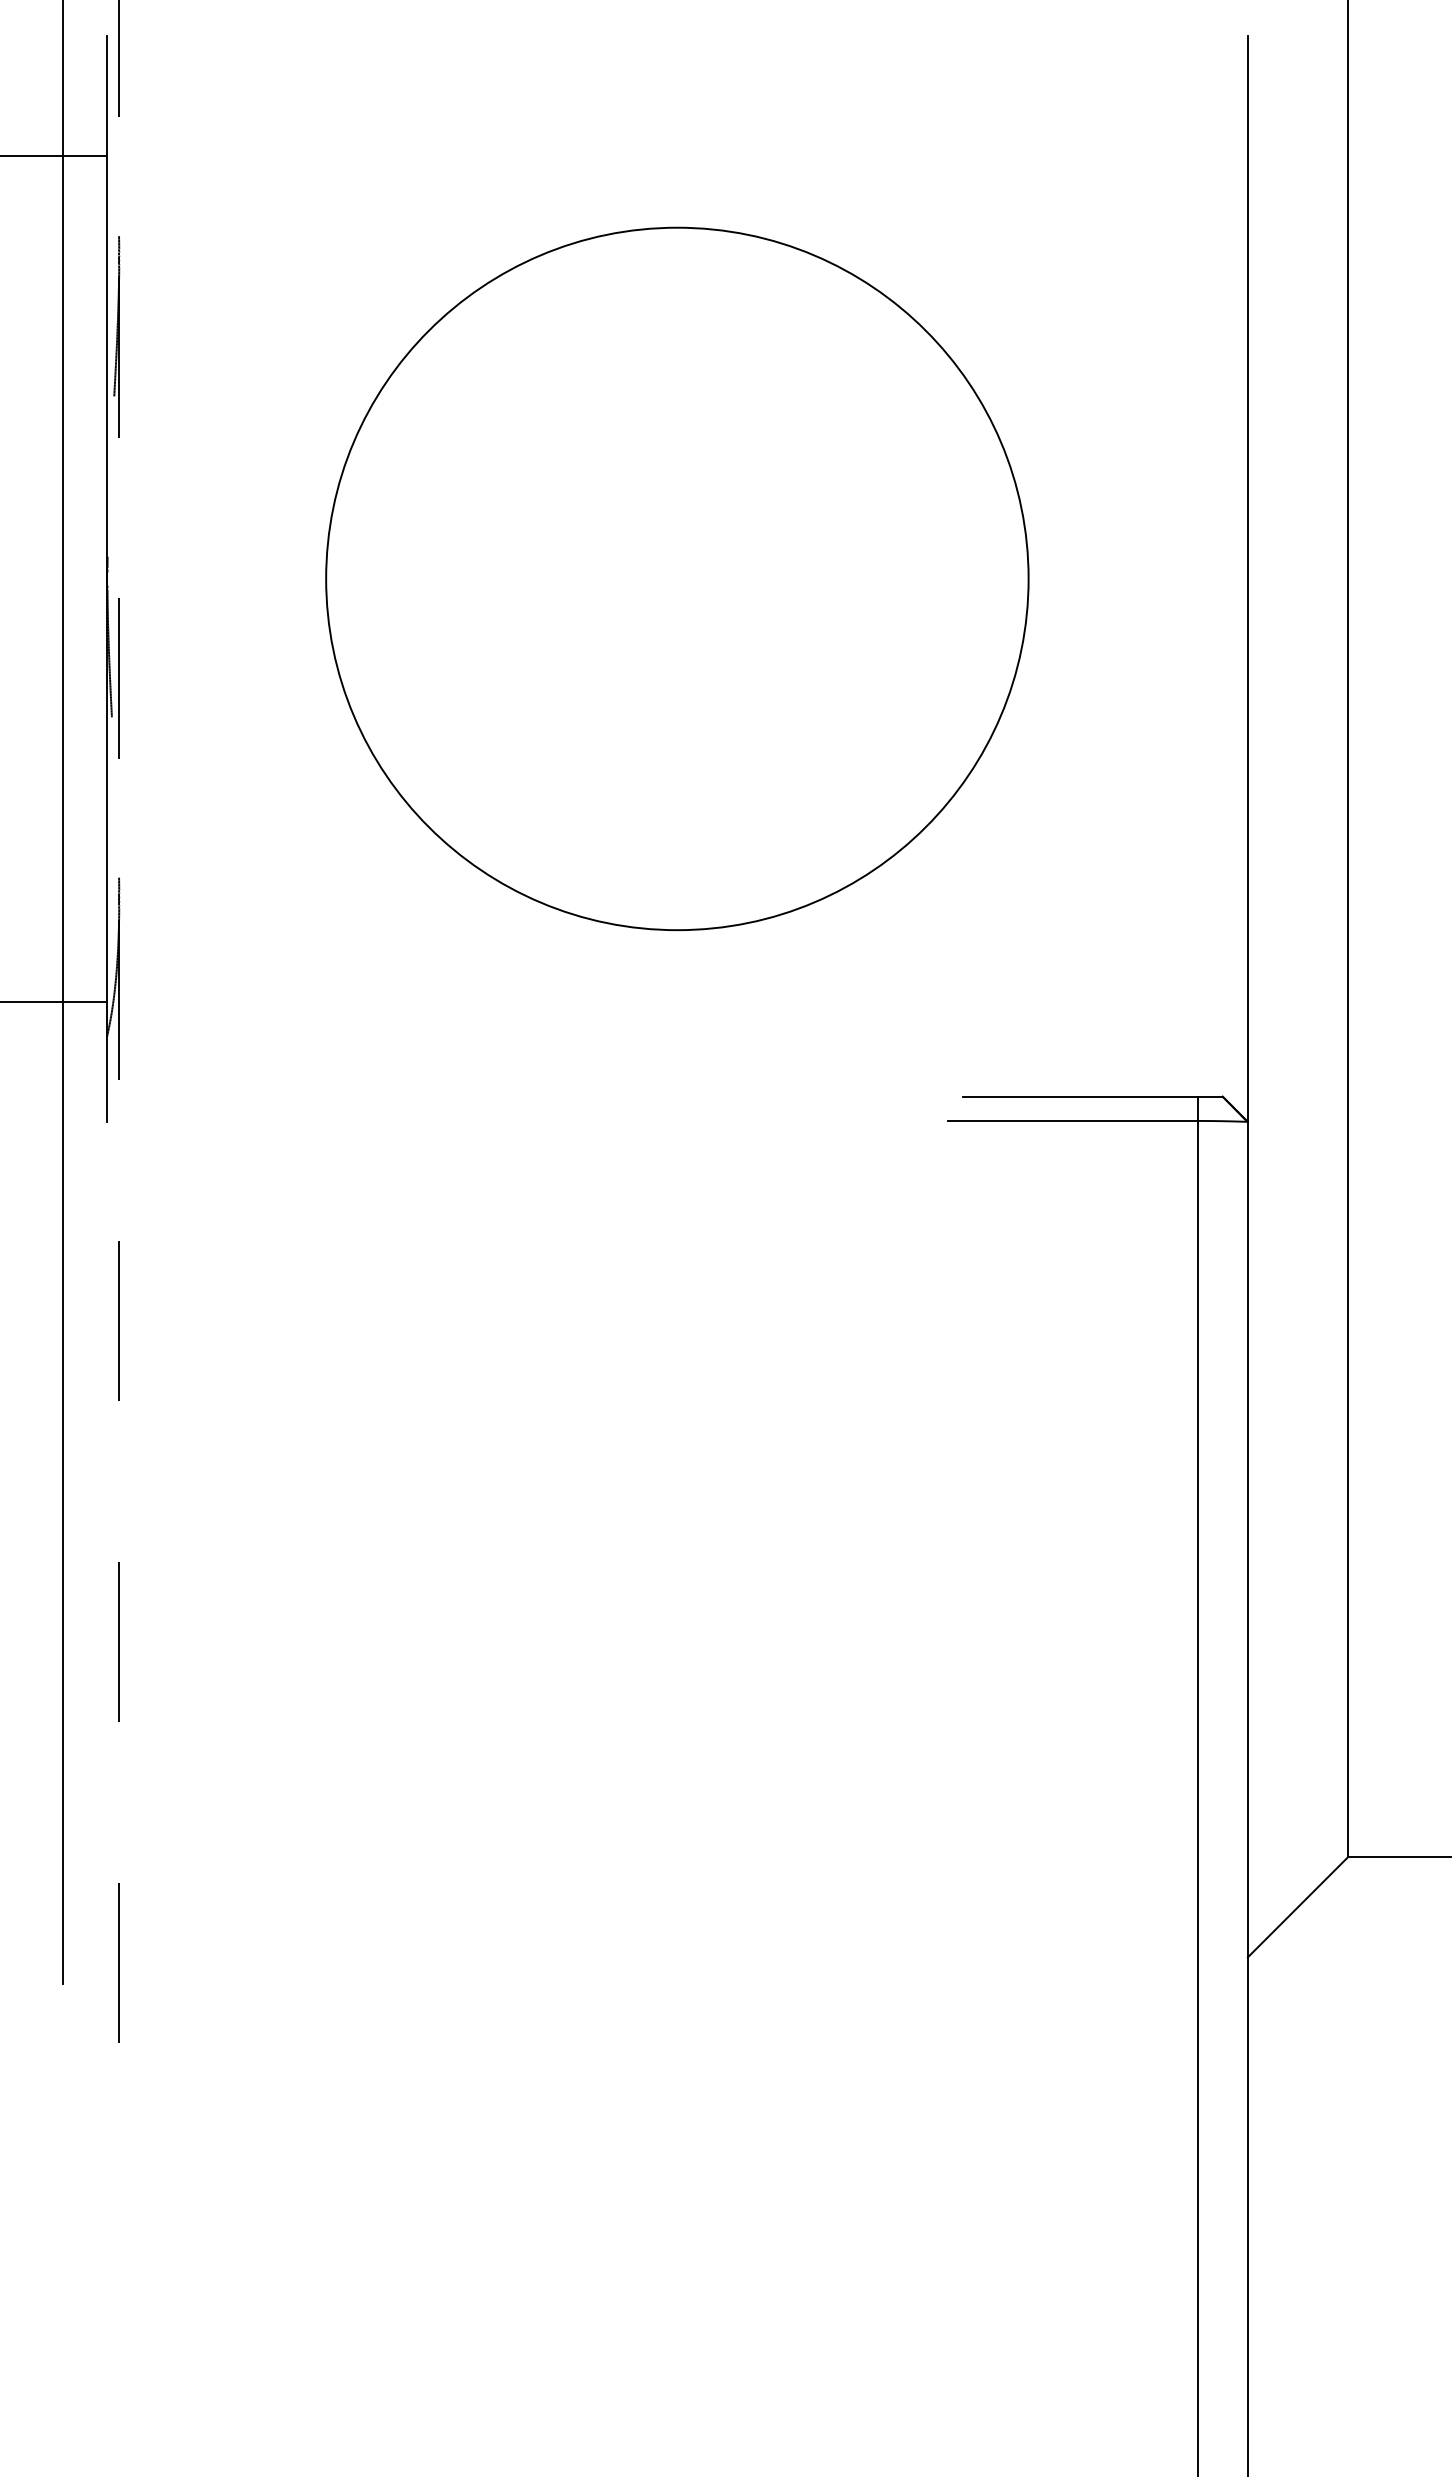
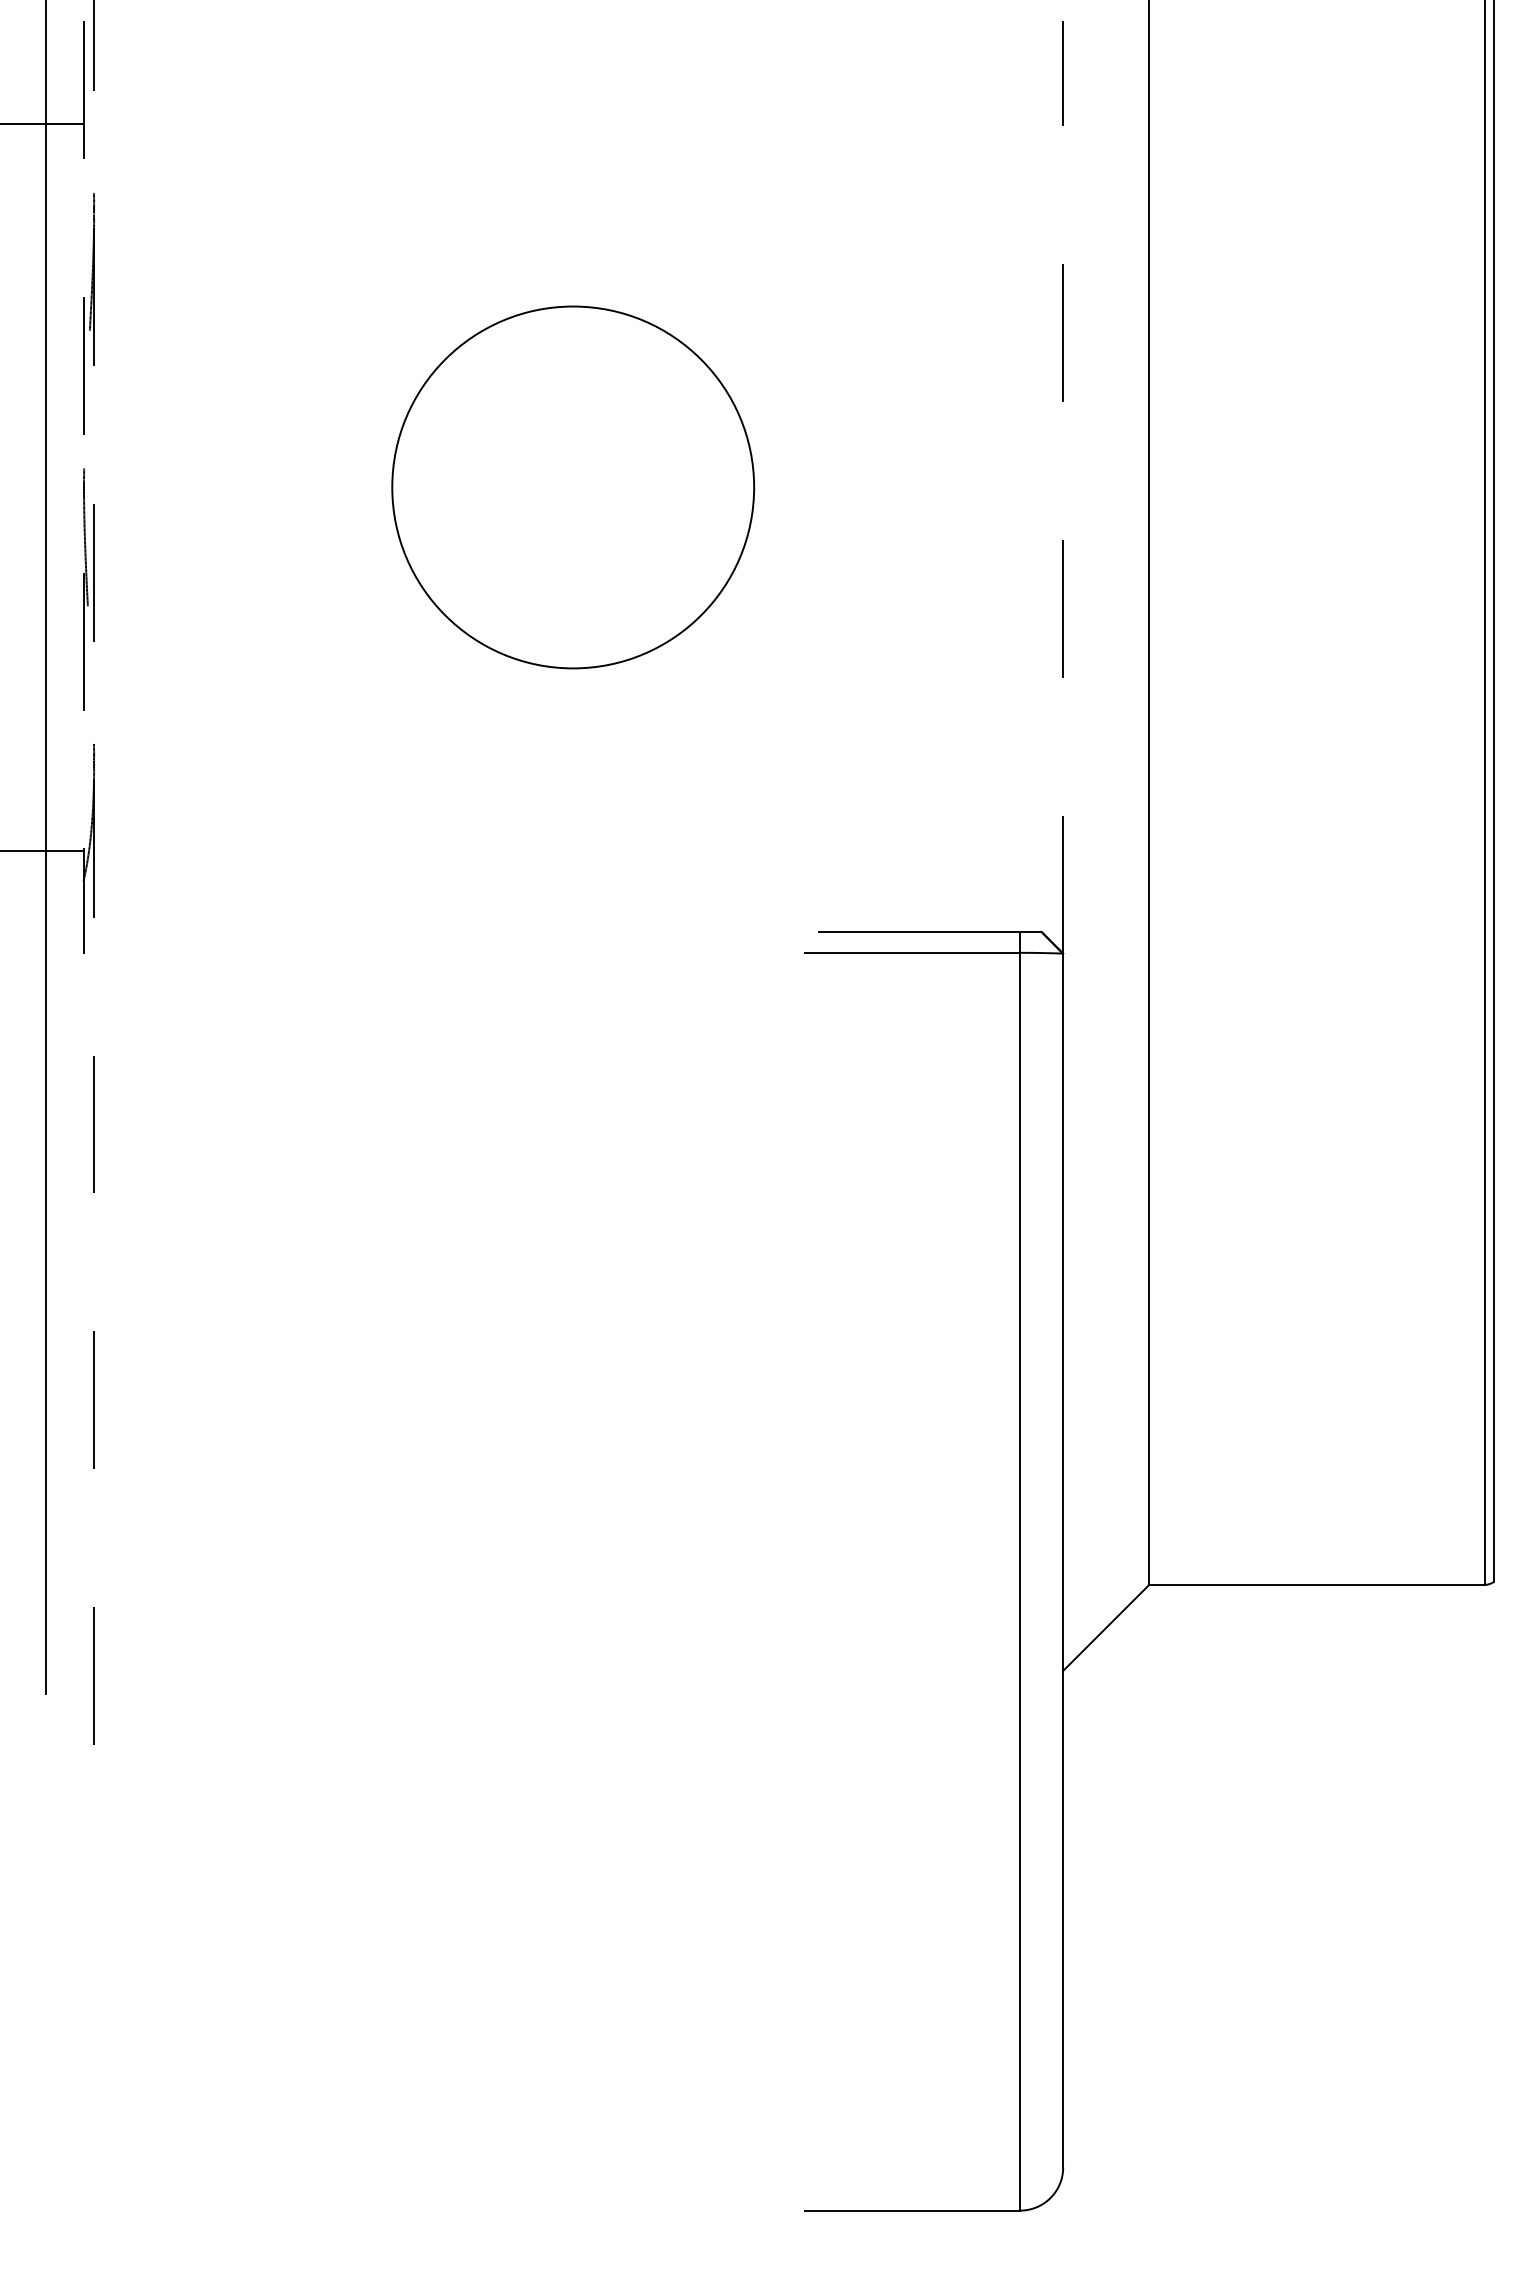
line: (1248, 577) -> (1063, 486), solid -> dashed
line: (106, 579) -> (83, 487), solid -> dashed
circle: (676, 579) -> (572, 487), size x0.6

